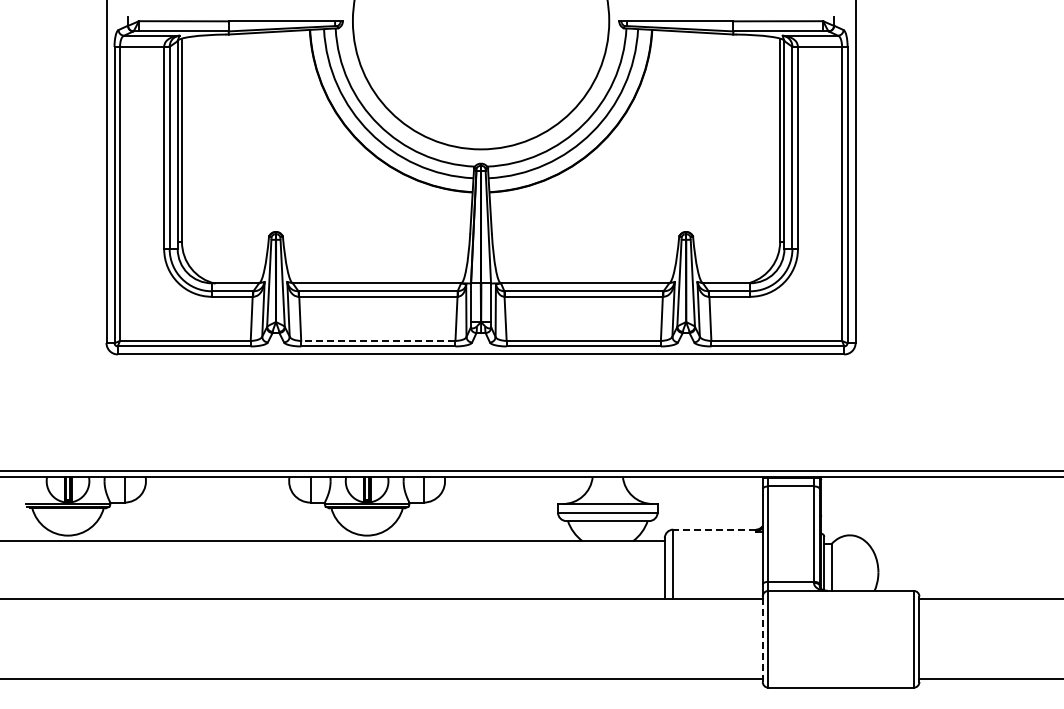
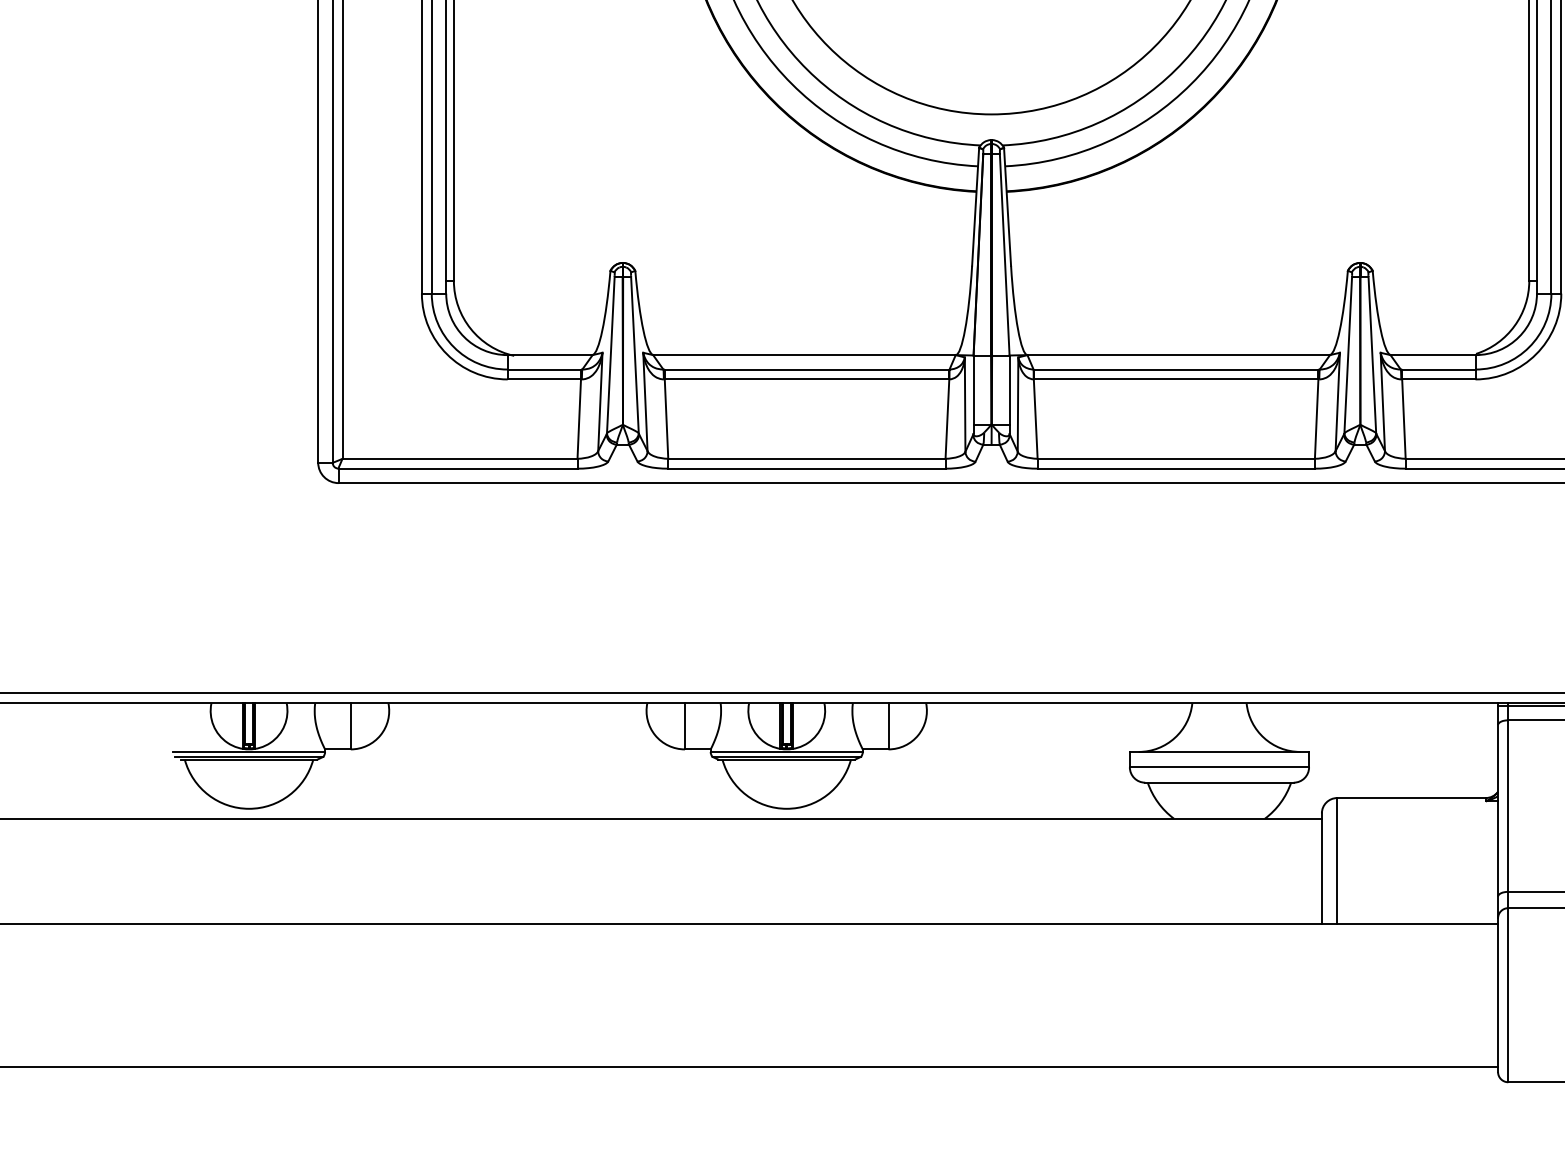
line: (377, 340) -> (805, 457), dashed -> solid
line: (714, 529) -> (1411, 797), dashed -> solid
line: (762, 639) -> (1497, 995), dashed -> solid

